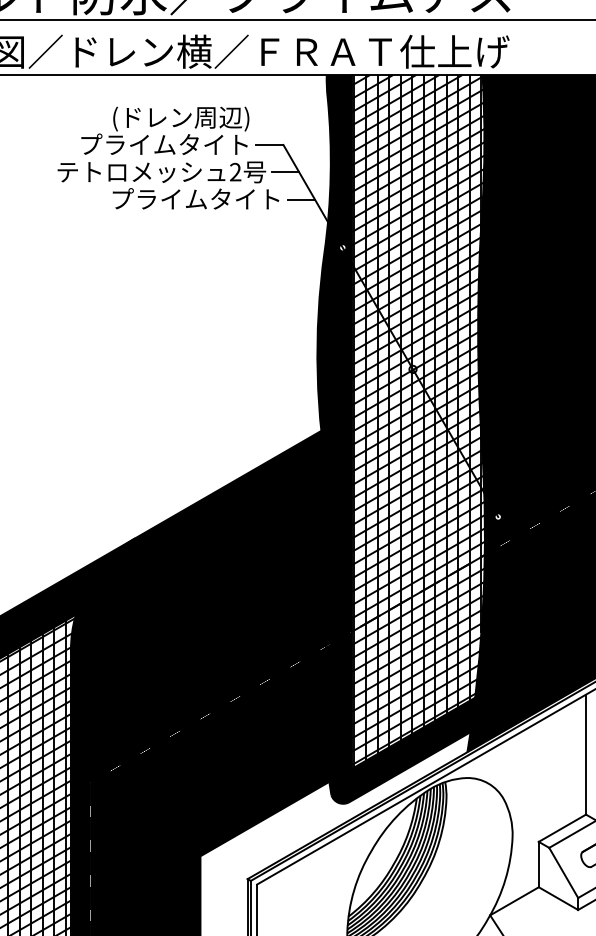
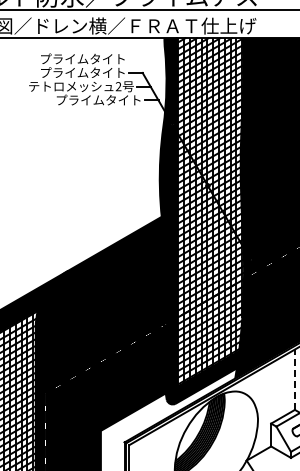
text: (165, 118) -> (83, 59), (ドレン周辺) -> プライムタイト
line: (585, 754) -> (294, 379), solid -> dashed

